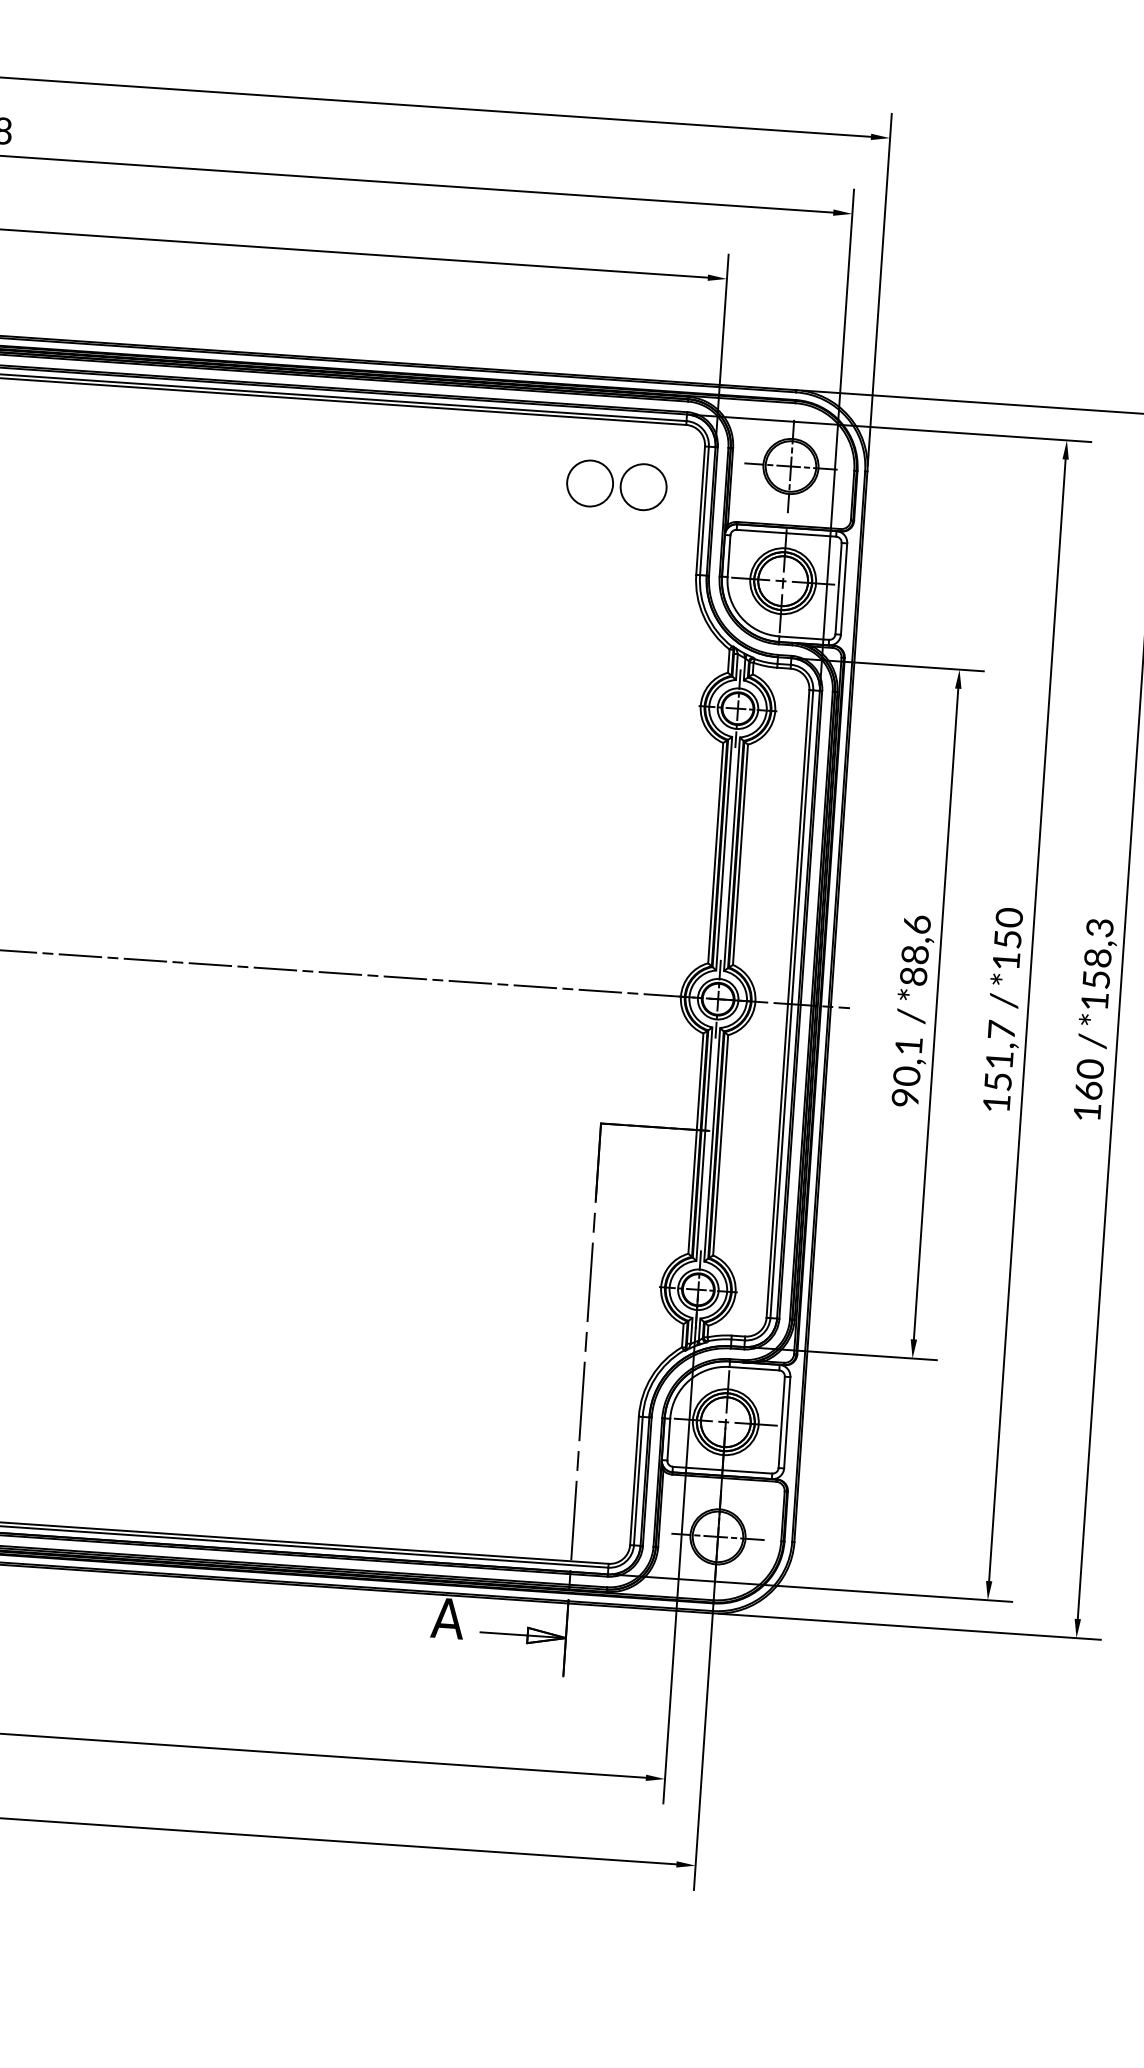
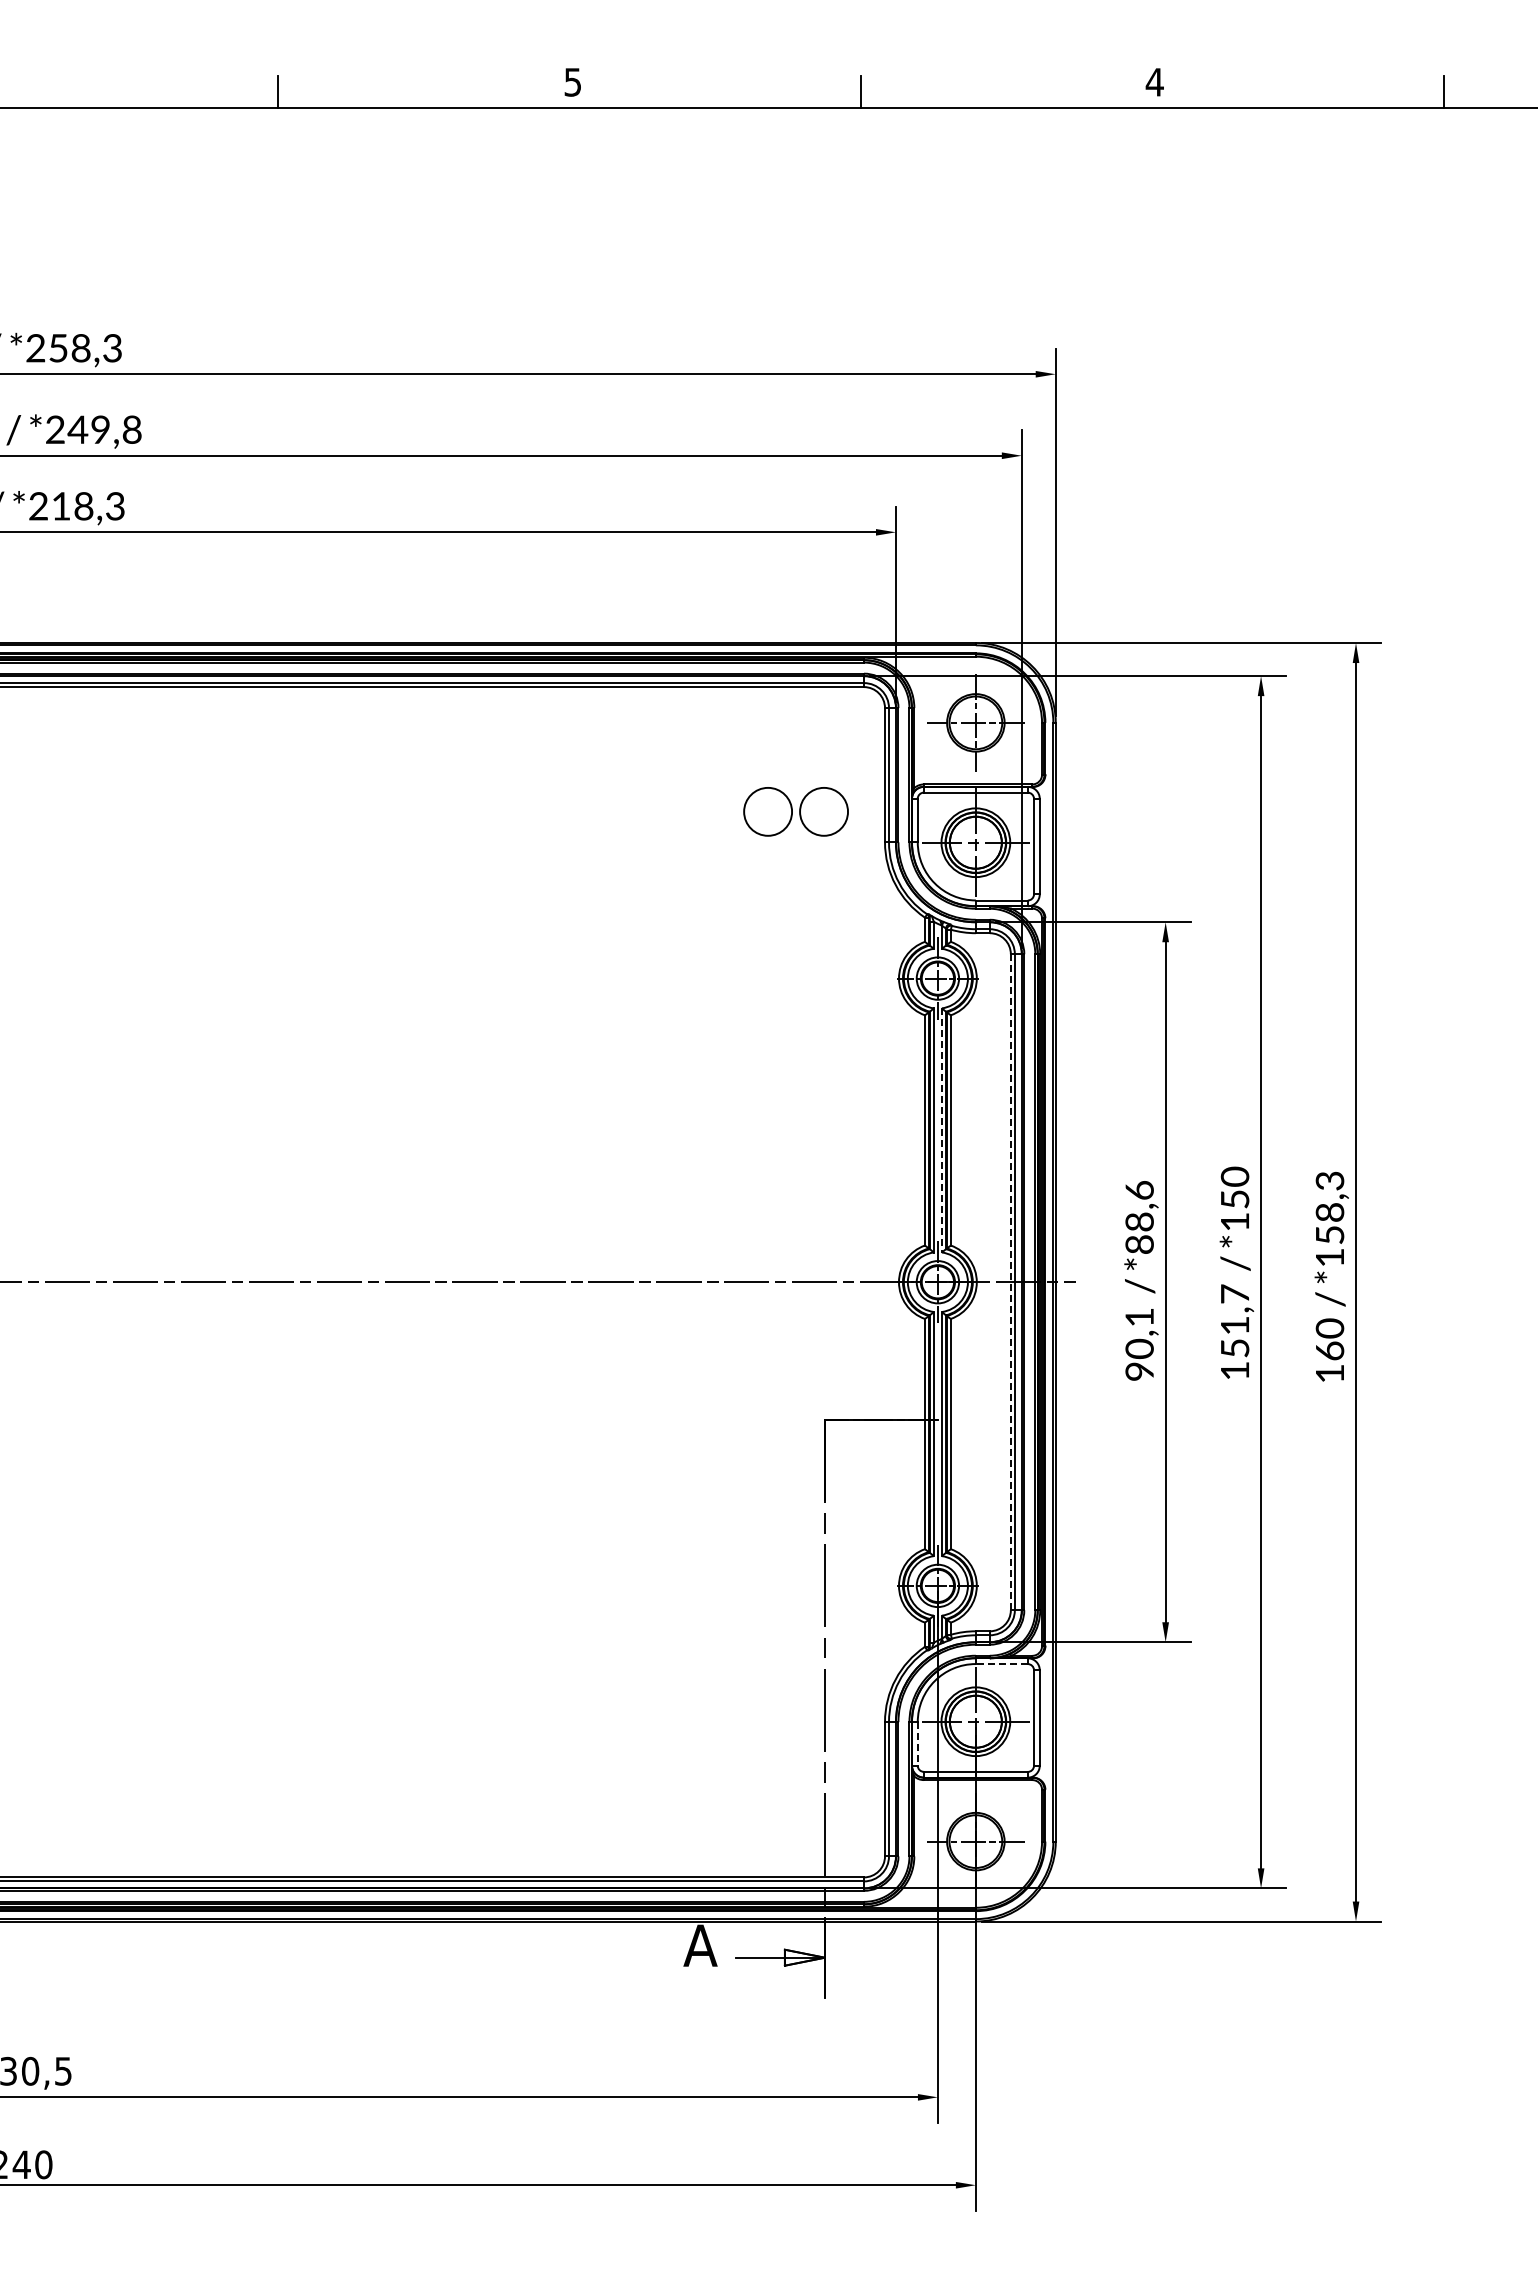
part: (616, 485) -> (795, 811), moved
line: (731, 854) -> (941, 1130), solid -> dashed
line: (787, 1004) -> (1010, 1282), solid -> dashed
line: (754, 1369) -> (1001, 1664), solid -> dashed
line: (668, 1439) -> (917, 1743), solid -> dashed

